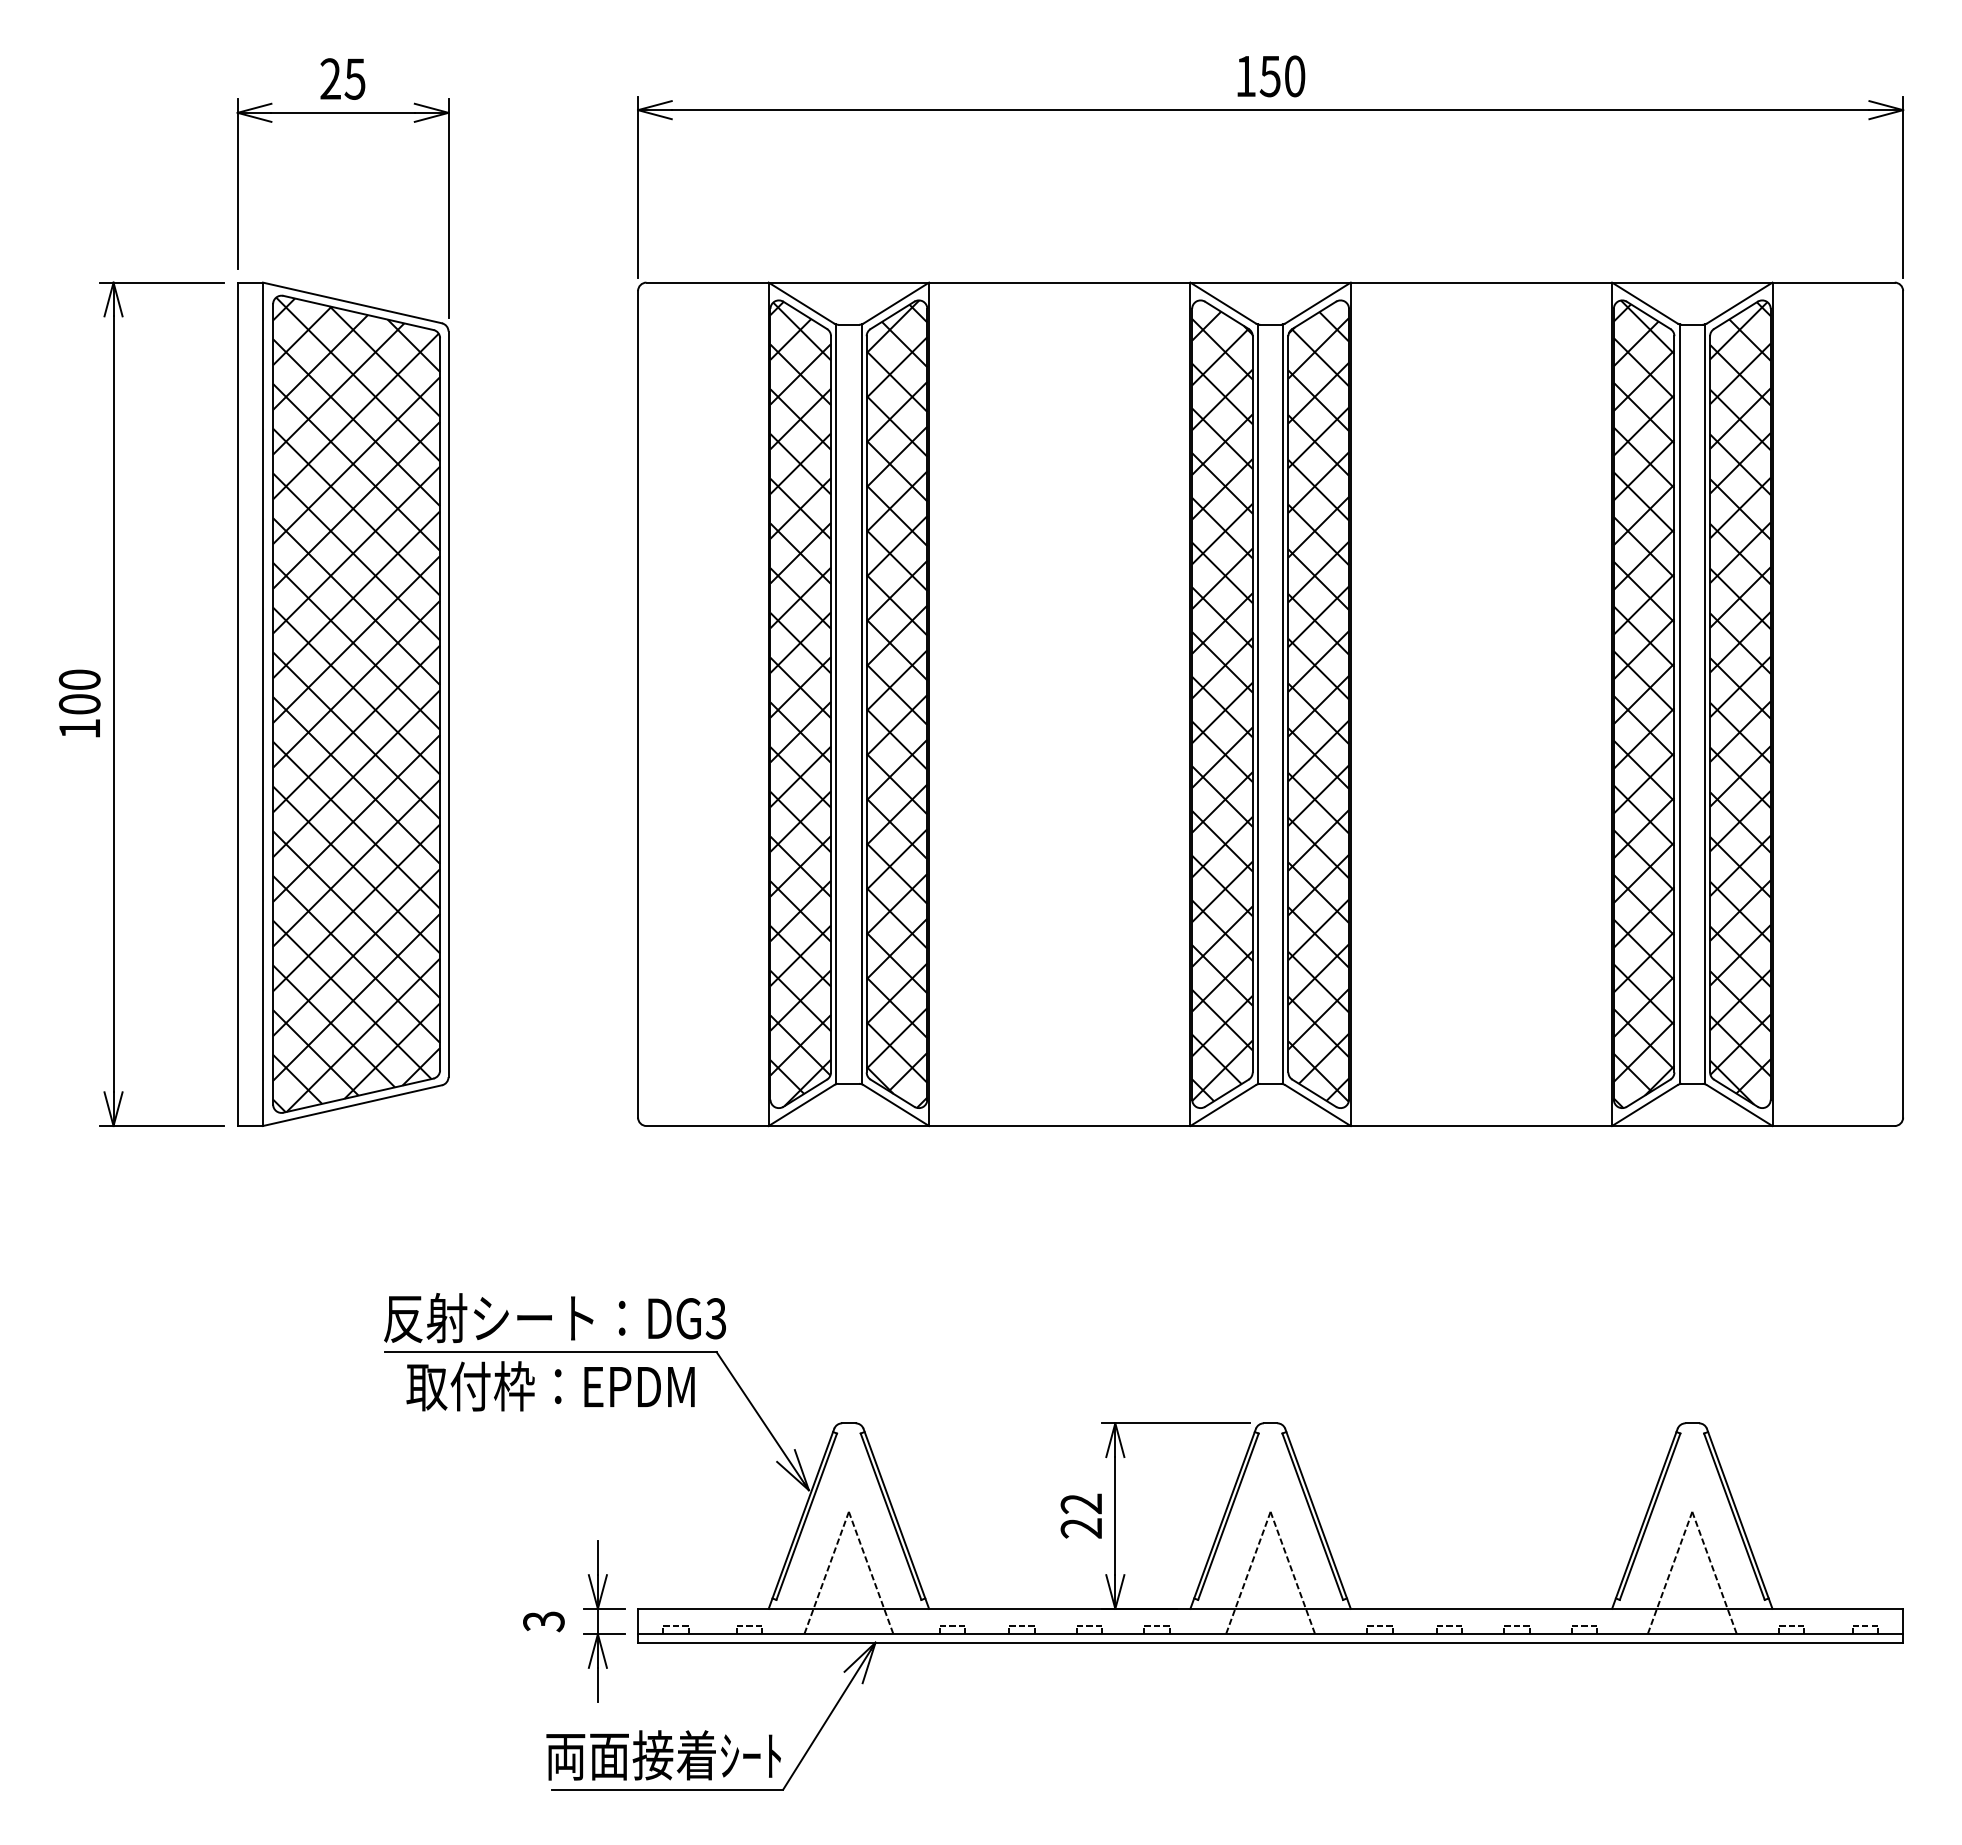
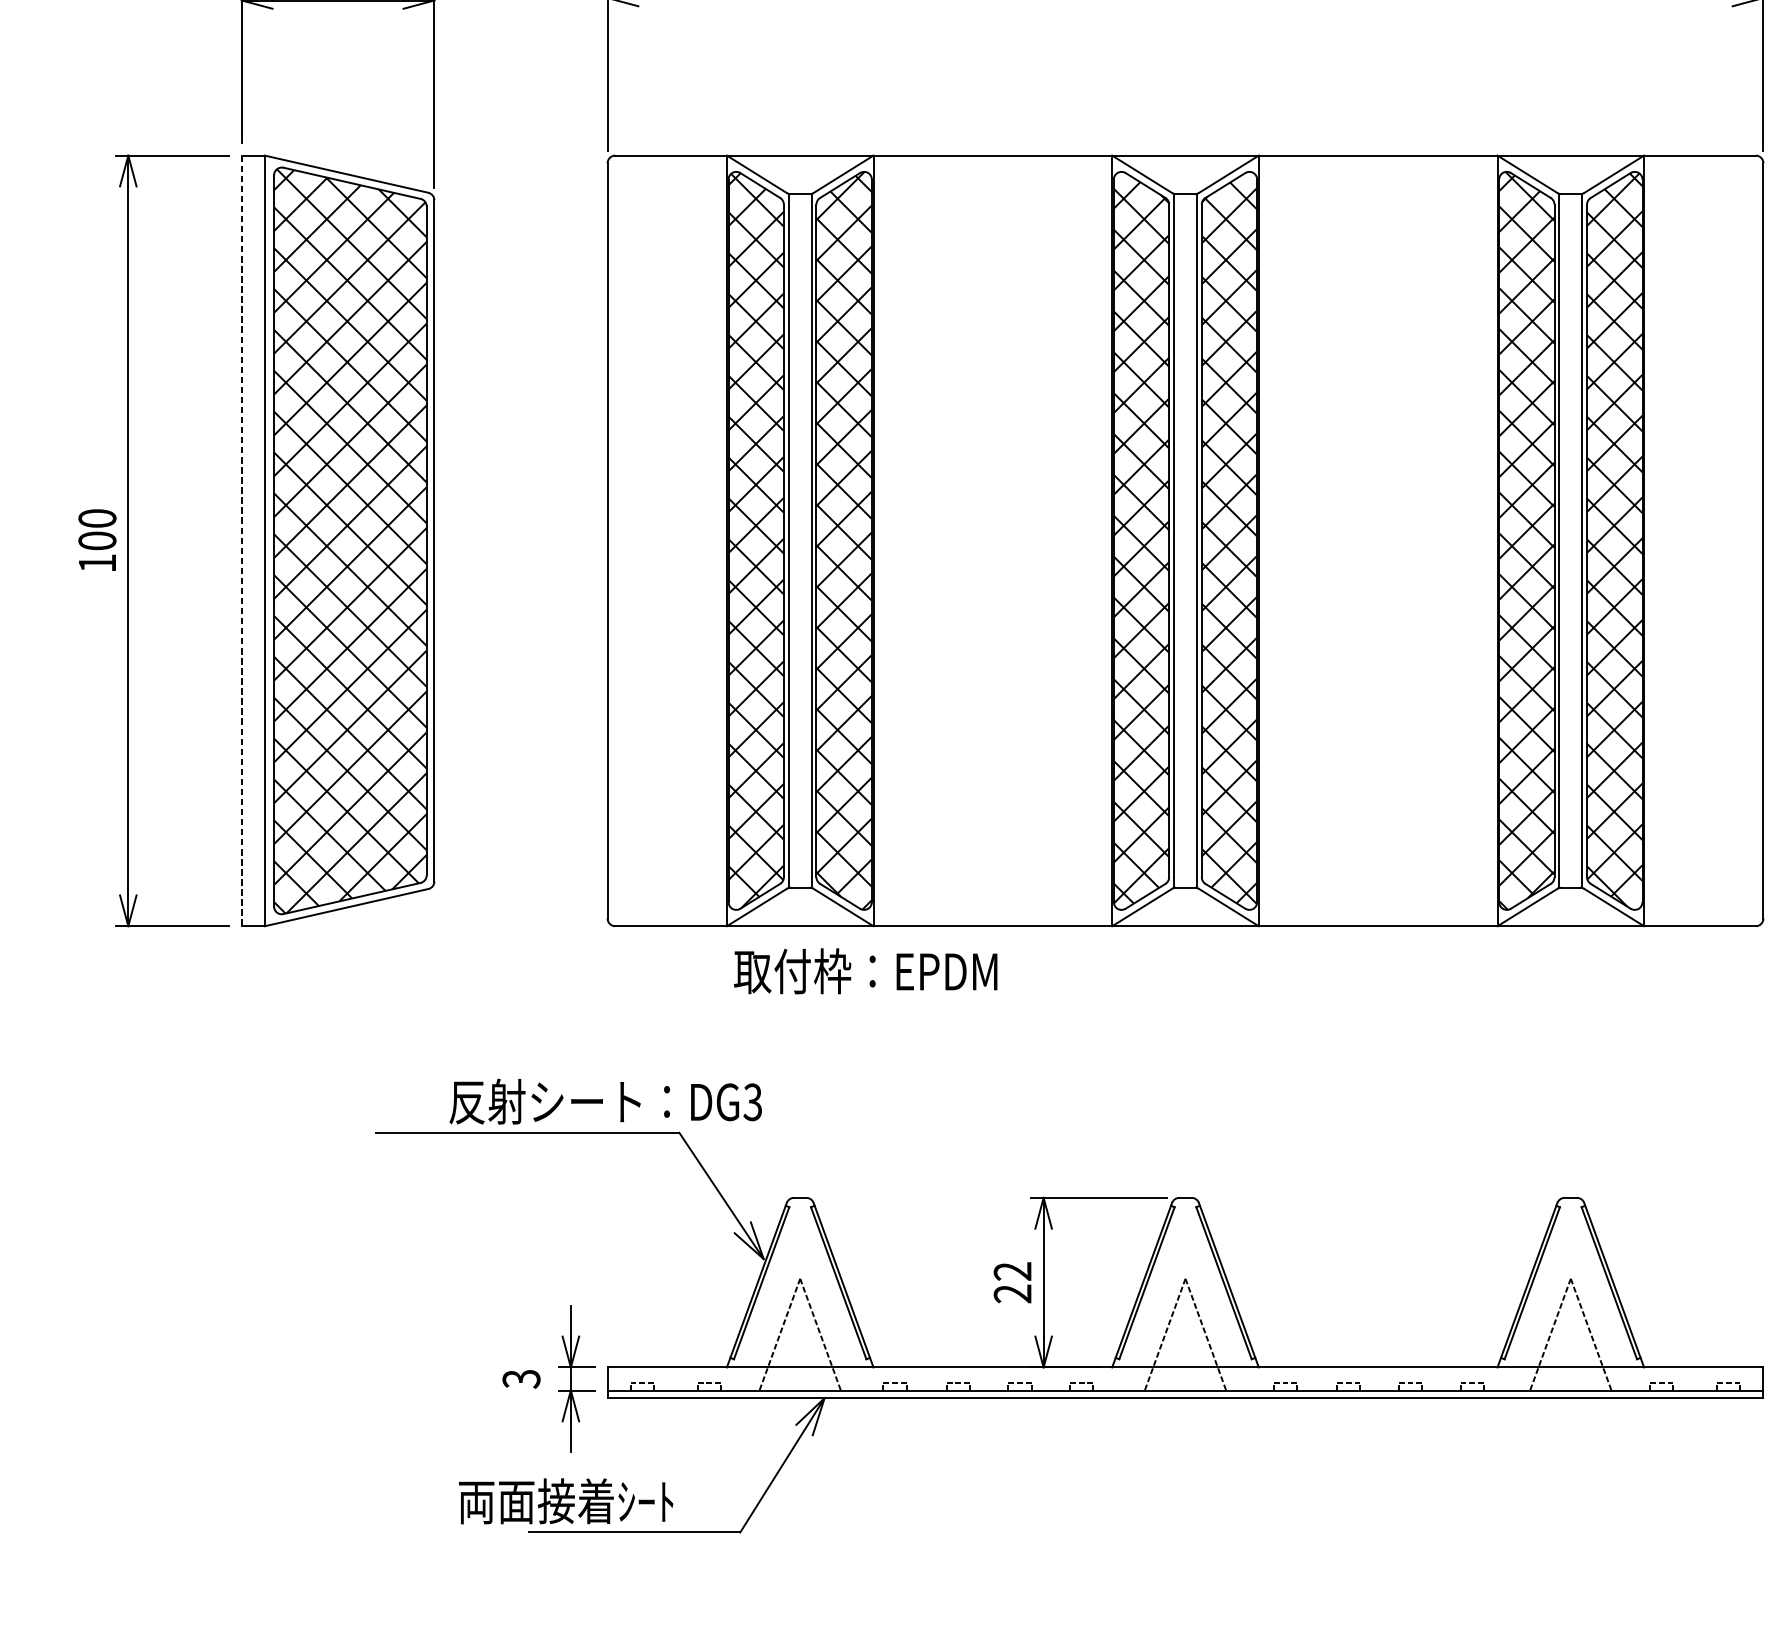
line: (237, 704) -> (241, 541), solid -> dashed
text: (554, 1318) -> (605, 1102), moved
text: (550, 1386) -> (865, 971), moved
text: (663, 1755) -> (565, 1501), moved

